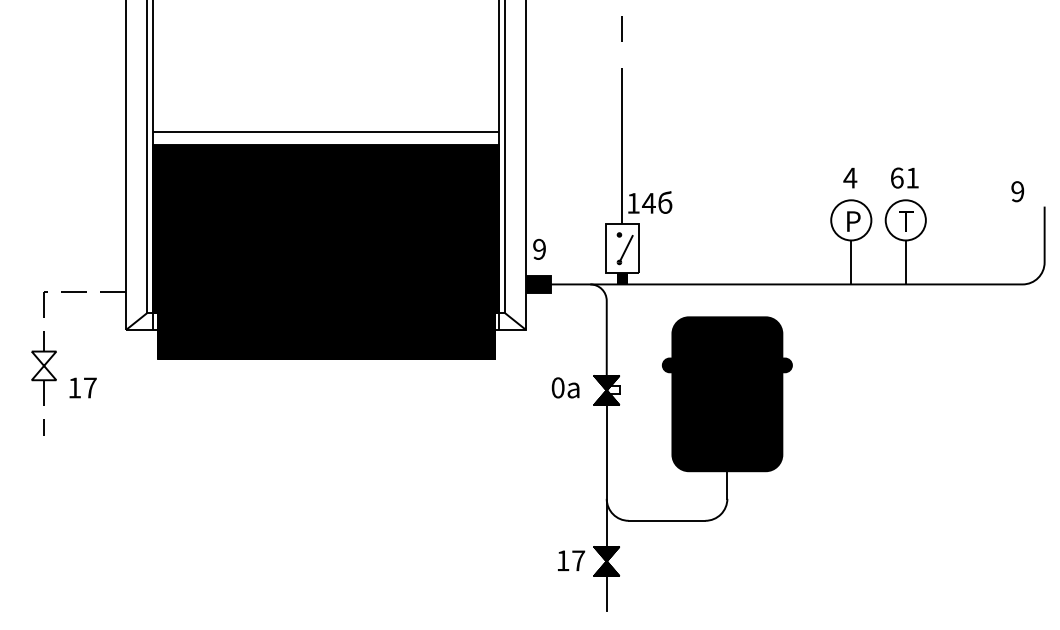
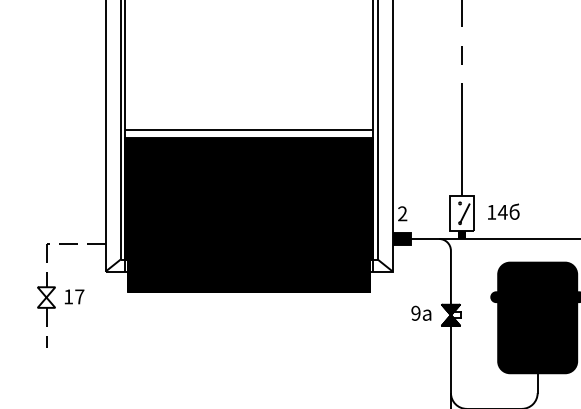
text: (650, 202) -> (503, 211), moved
text: (539, 249) -> (402, 213), 9 -> 2
text: (82, 387) -> (74, 296), moved
text: (557, 387) -> (415, 313), 0 -> 9

